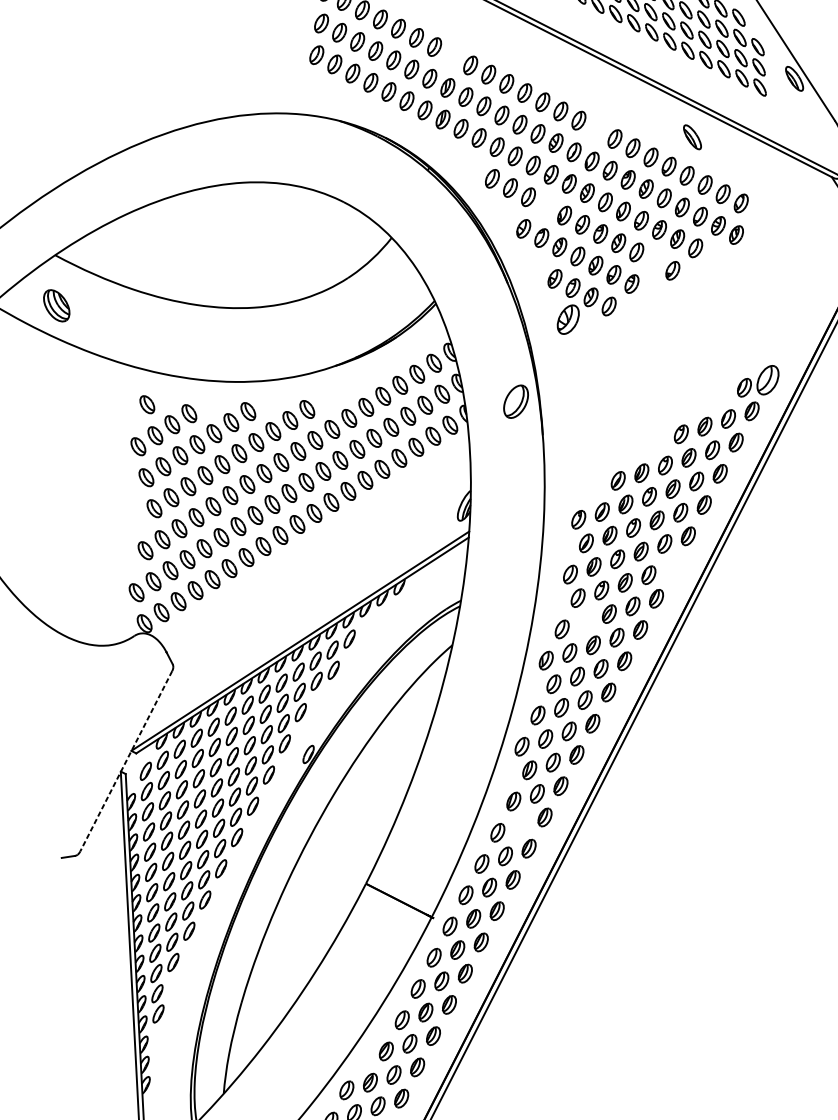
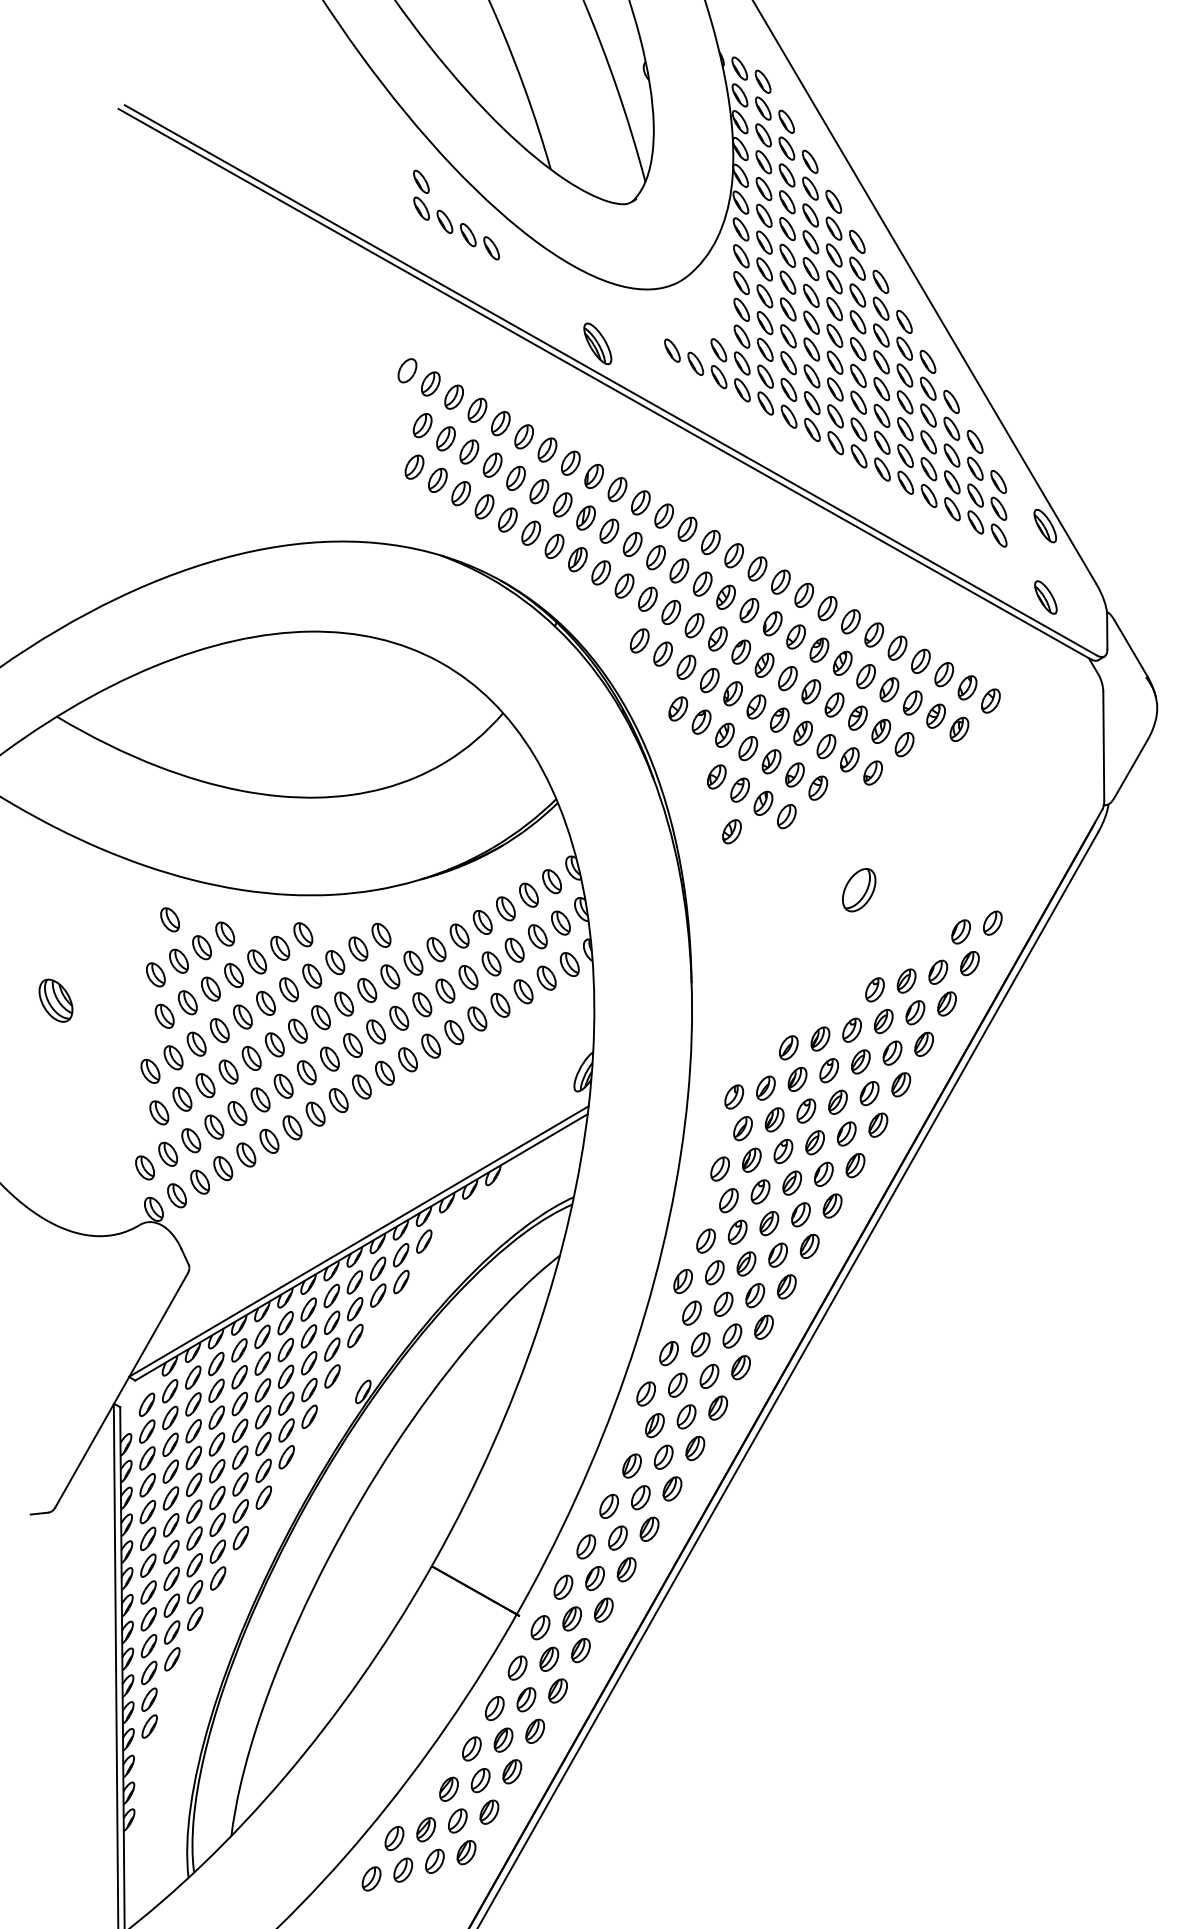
part: (452, 55) -> (593, 475), added
part: (596, 129) -> (780, 581), added
part: (692, 137) -> (1045, 597), moved
part: (546, 206) -> (709, 680), added
part: (758, 212) -> (990, 700), added
part: (654, 261) -> (849, 759), added
part: (56, 305) -> (55, 1000), moved
part: (567, 319) -> (731, 831), size x0.62
part: (767, 379) -> (992, 922), size x0.62
part: (516, 401) -> (859, 890), moved
part: (137, 519) -> (150, 1070), added
part: (672, 567) -> (855, 1165), added
part: (585, 621) -> (737, 1231), added
line: (126, 761) -> (121, 1390), dashed -> solid
part: (521, 825) -> (640, 1497), added

